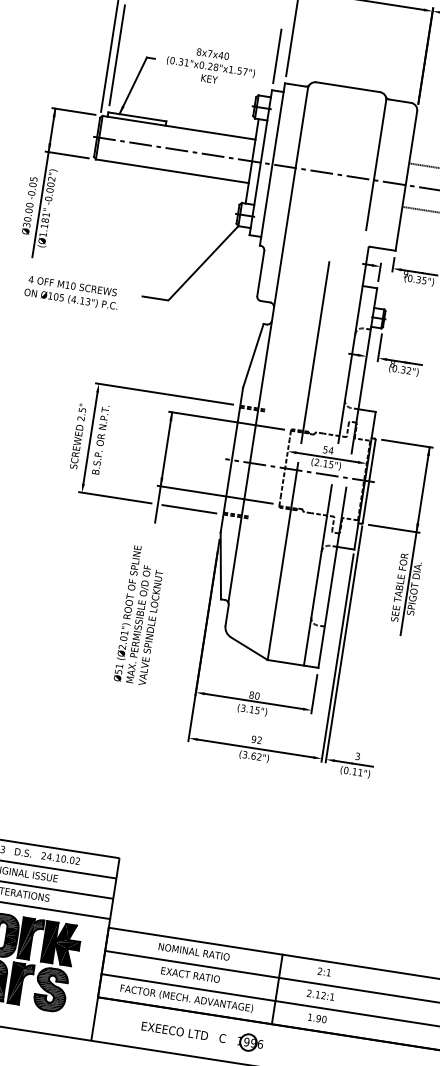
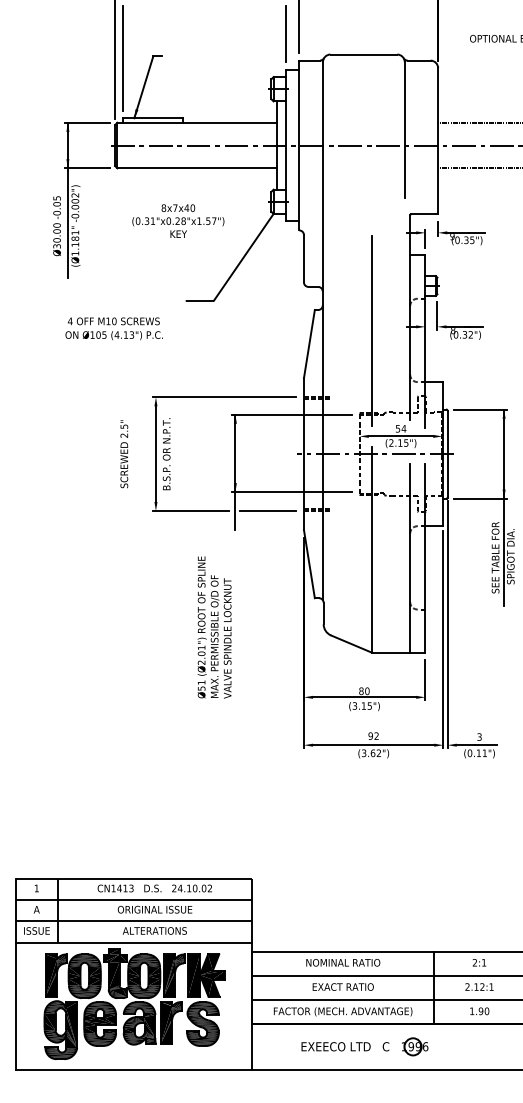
text: (211, 65) -> (178, 220), moved
text: (71, 292) -> (113, 328), moved
text: (78, 436) -> (124, 454), moved
text: (139, 615) -> (214, 627), moved

